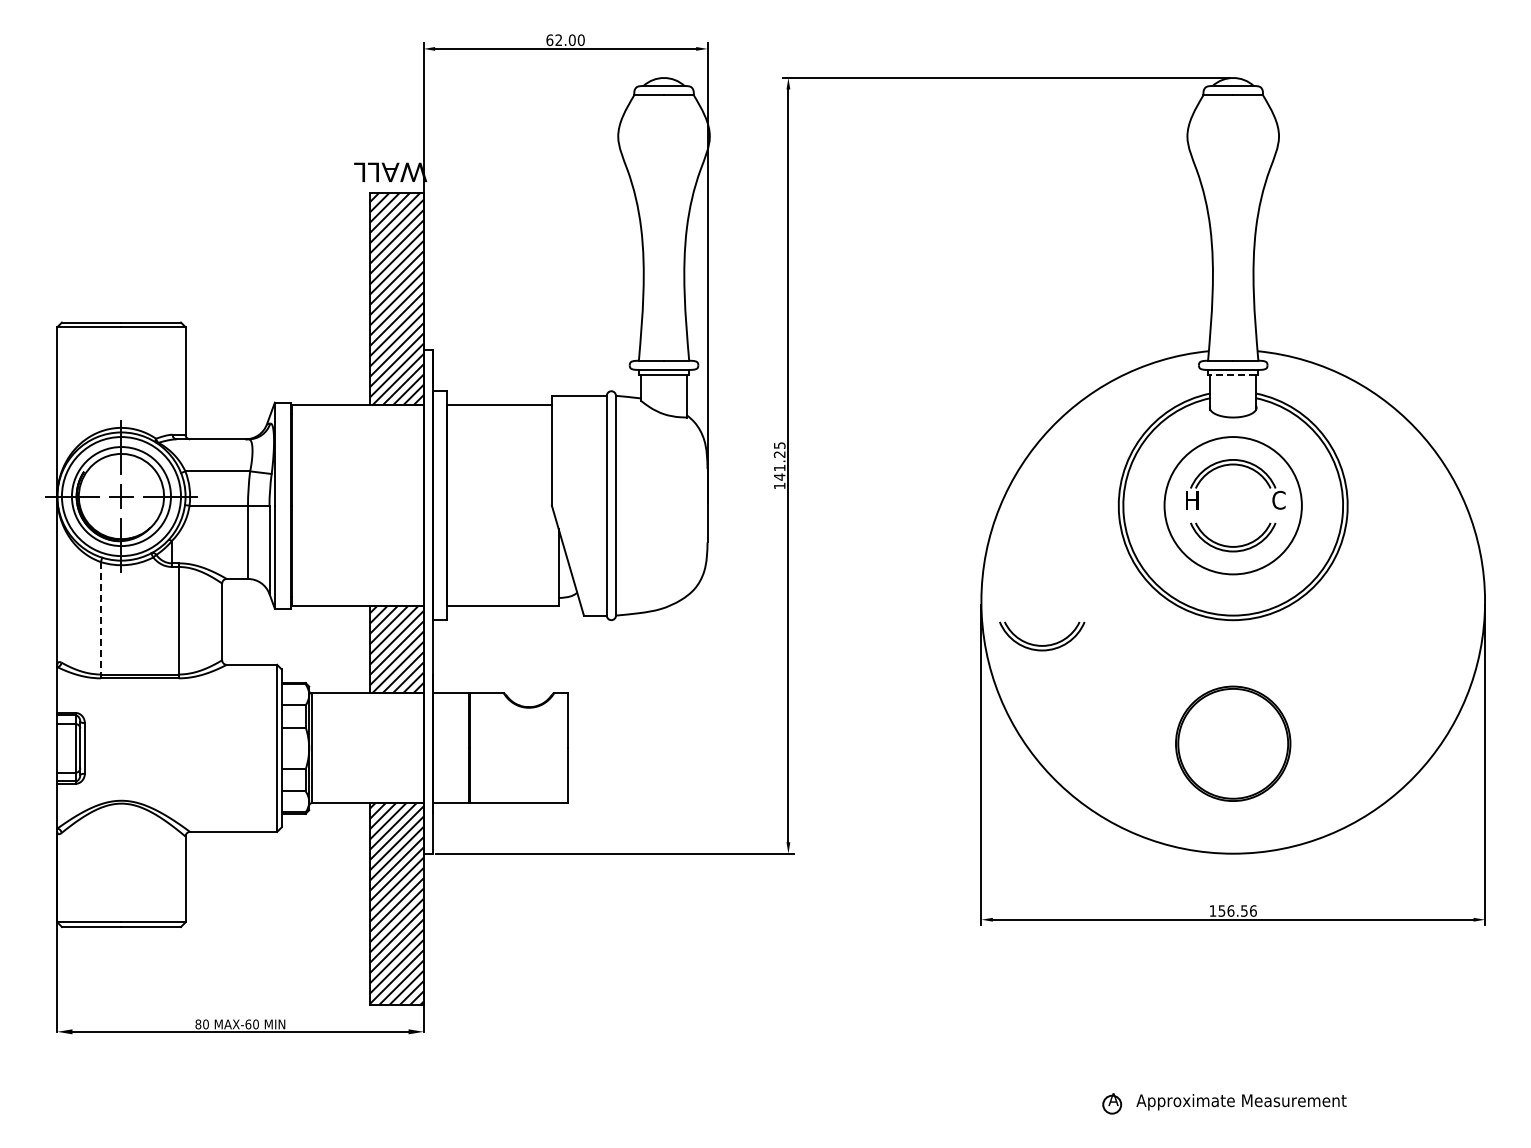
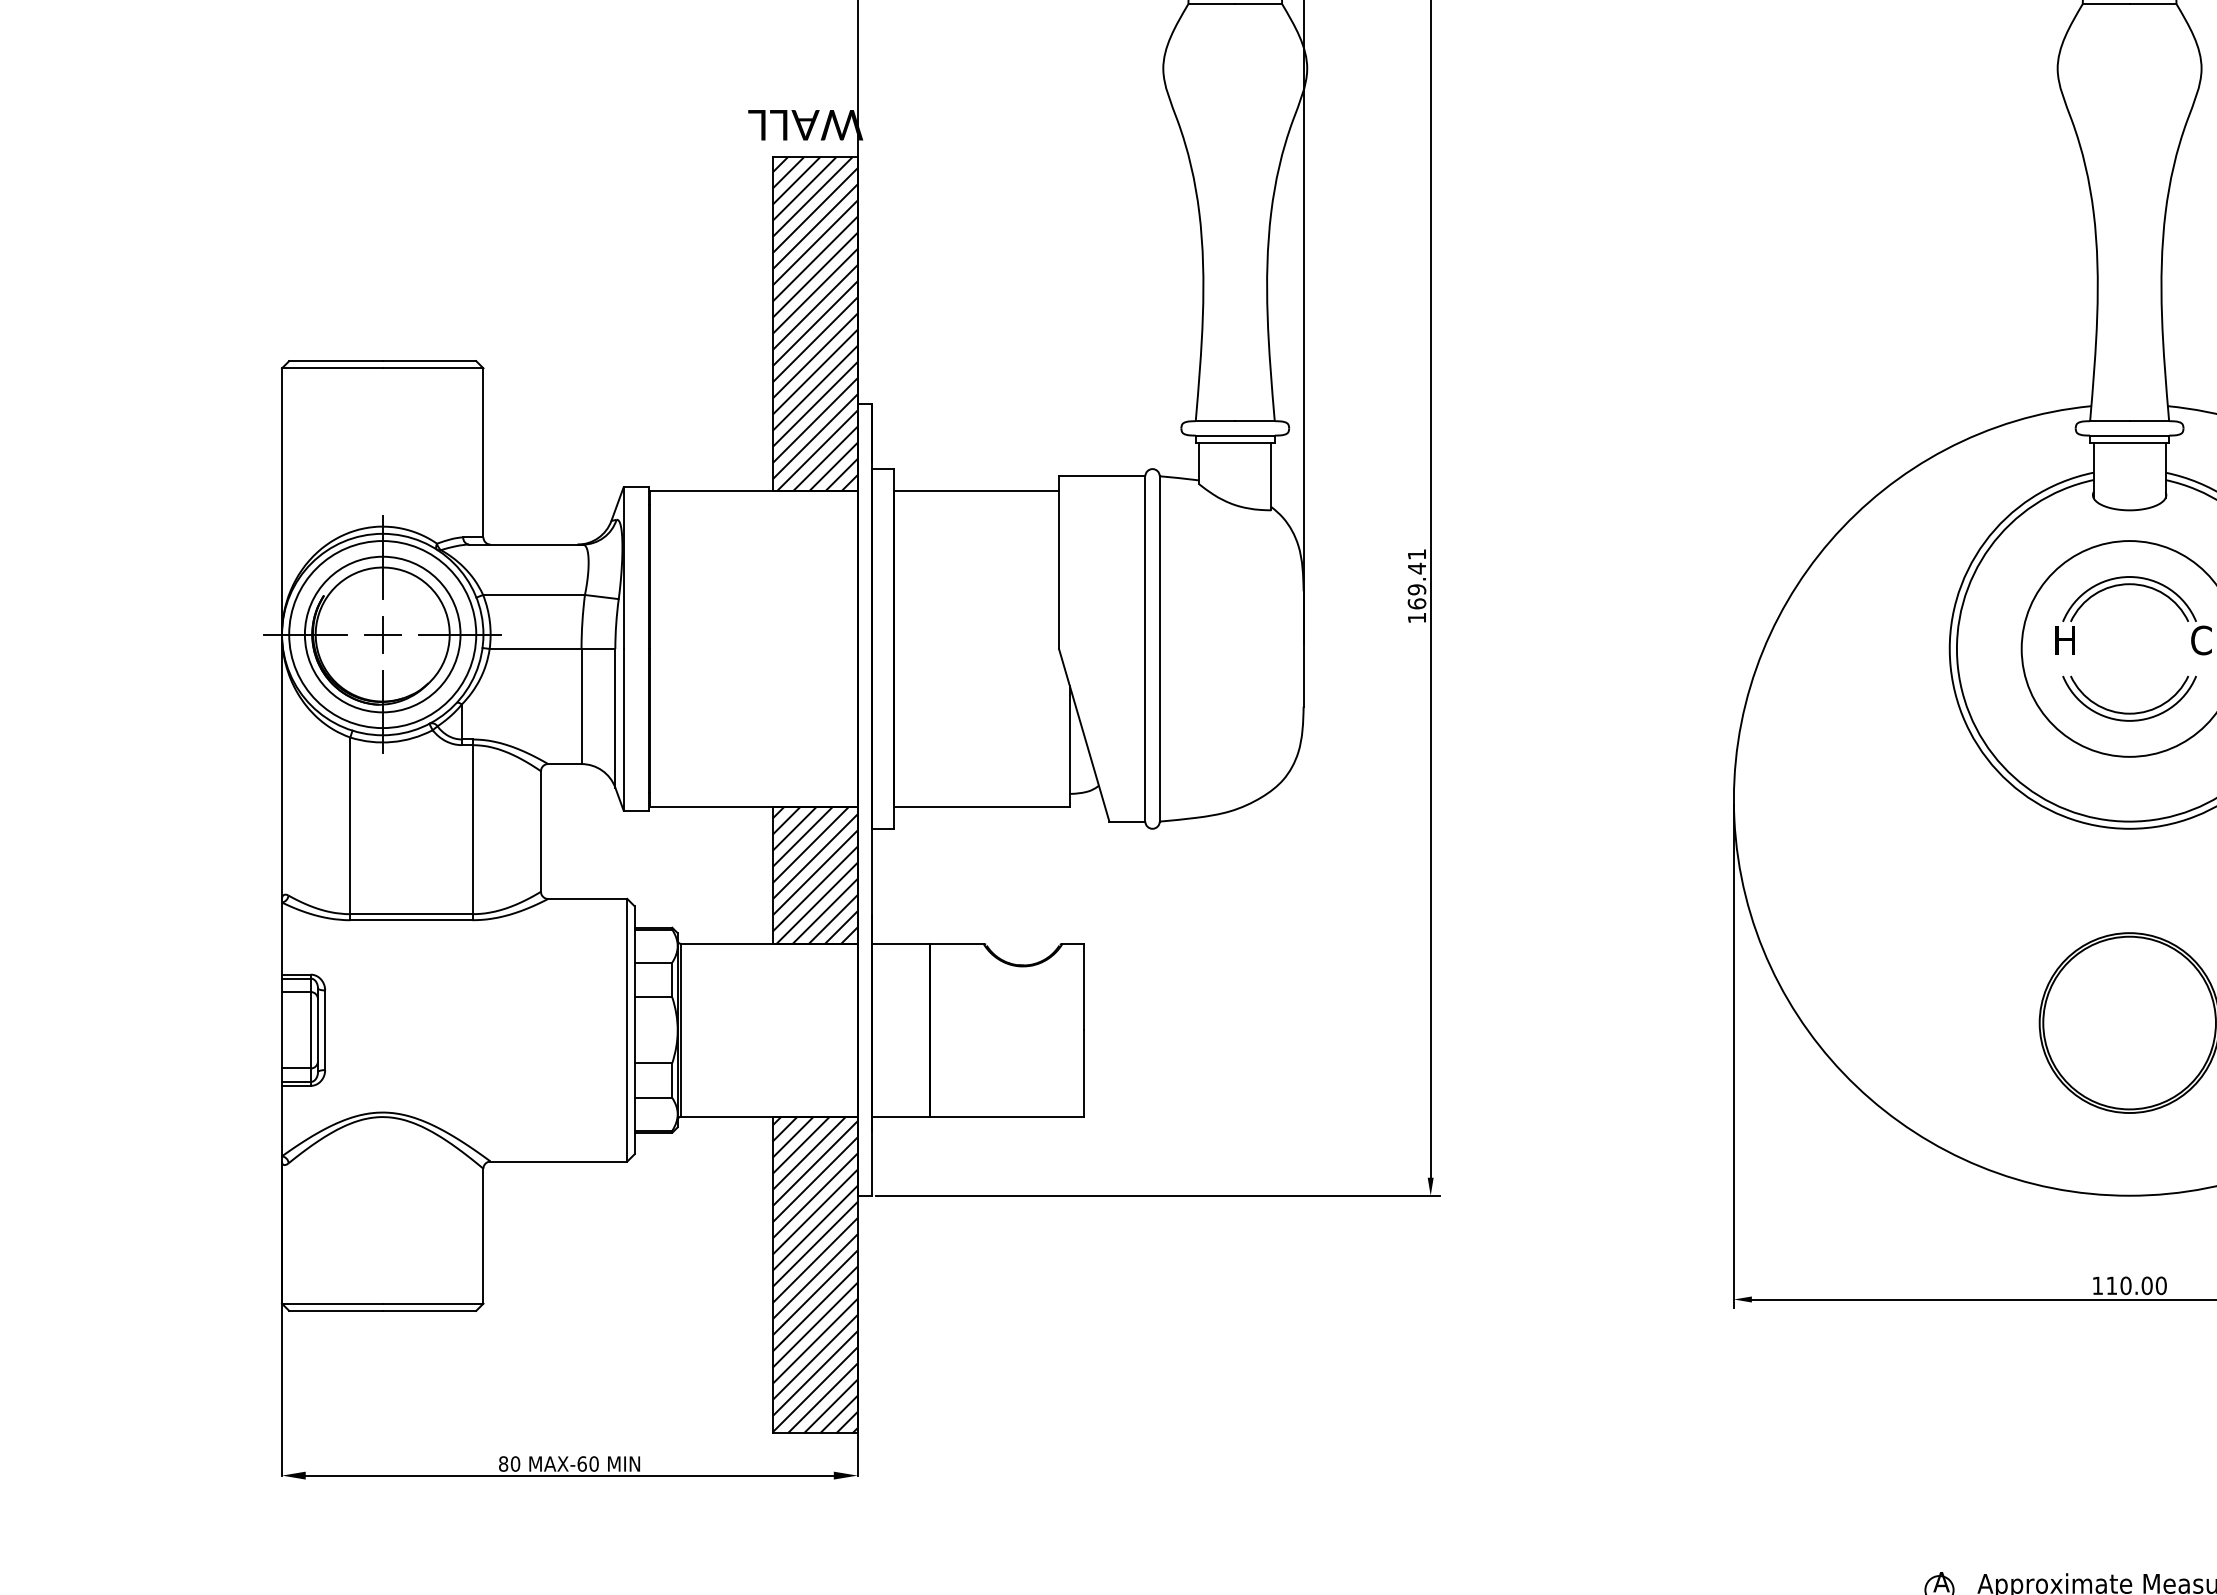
line: (1233, 374) -> (2130, 442), dashed -> solid
text: (779, 461) -> (1416, 579), 141.25 -> 169.41
line: (100, 618) -> (349, 826), dashed -> solid
part: (1045, 644) -> (1834, 867), removed
text: (1237, 910) -> (2136, 1284), 156.56 -> 110.00

